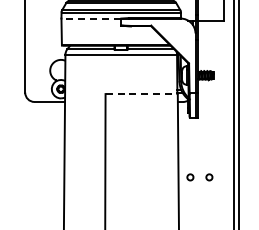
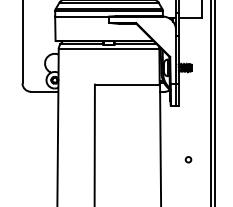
line: (91, 18) -> (82, 16), dashed -> solid
line: (142, 94) -> (128, 85), dashed -> solid
circle: (190, 177) -> (171, 159), removed

